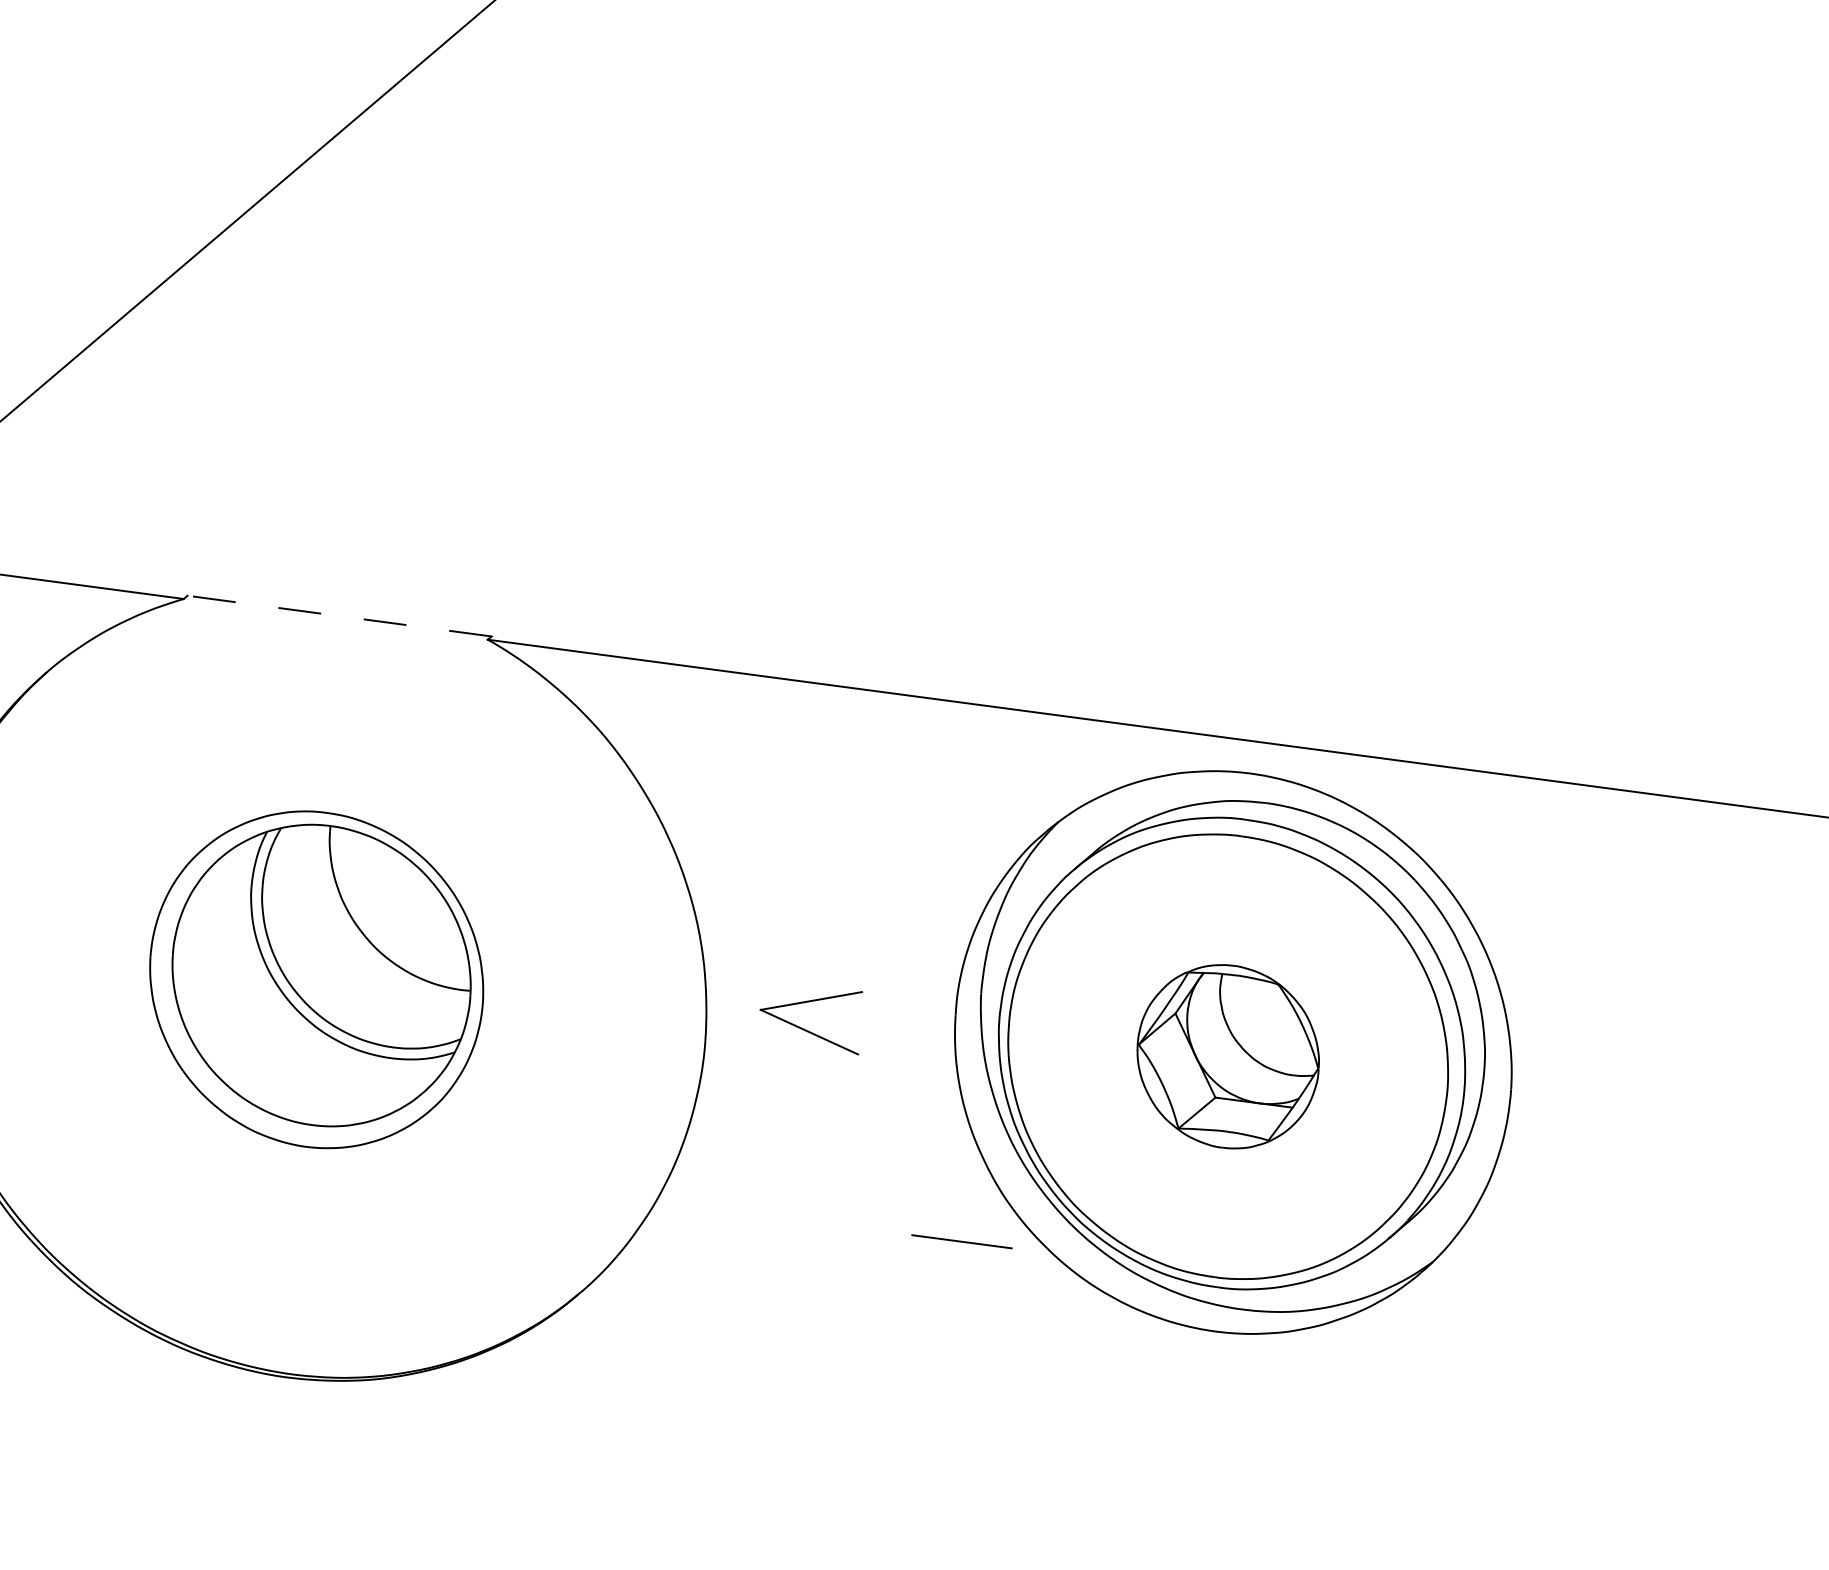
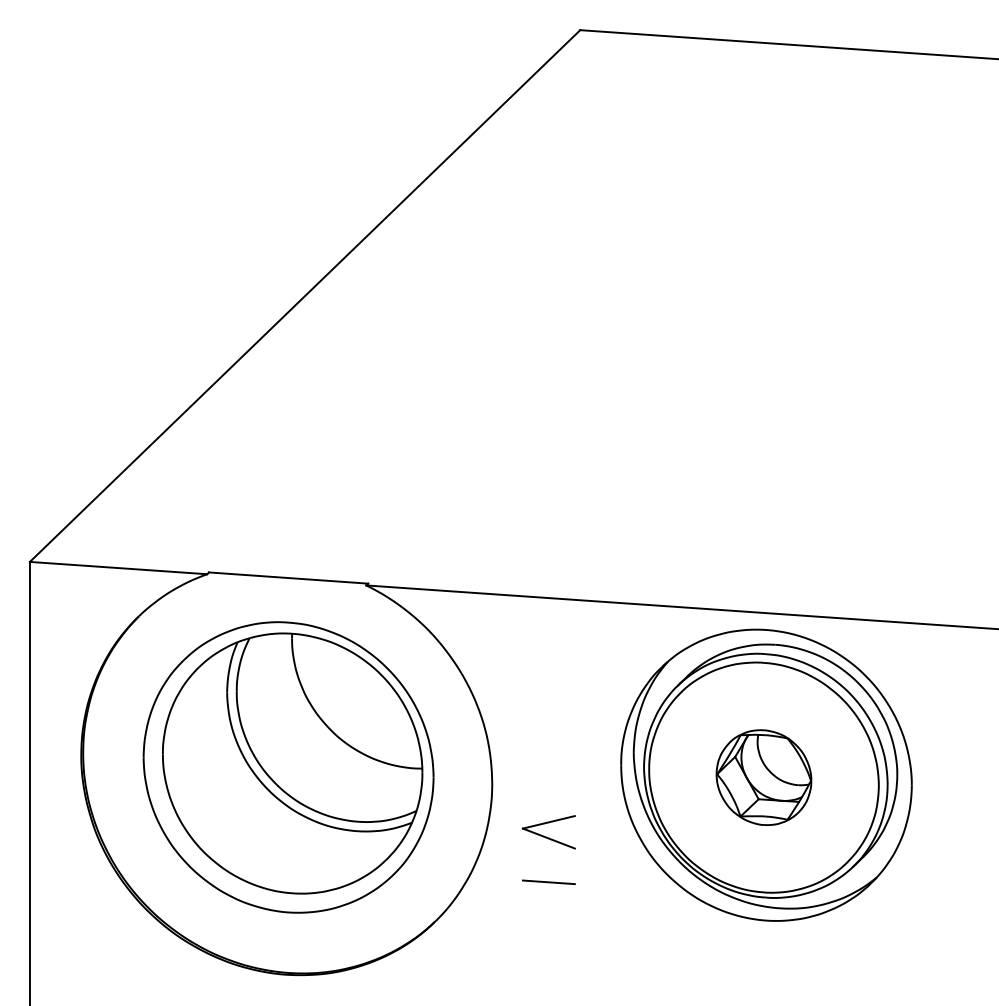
line: (339, 616) -> (288, 578), dashed -> solid
part: (316, 979) -> (288, 767), size x1.67
part: (809, 1020) -> (548, 832), moved
line: (961, 1240) -> (548, 881), moved

